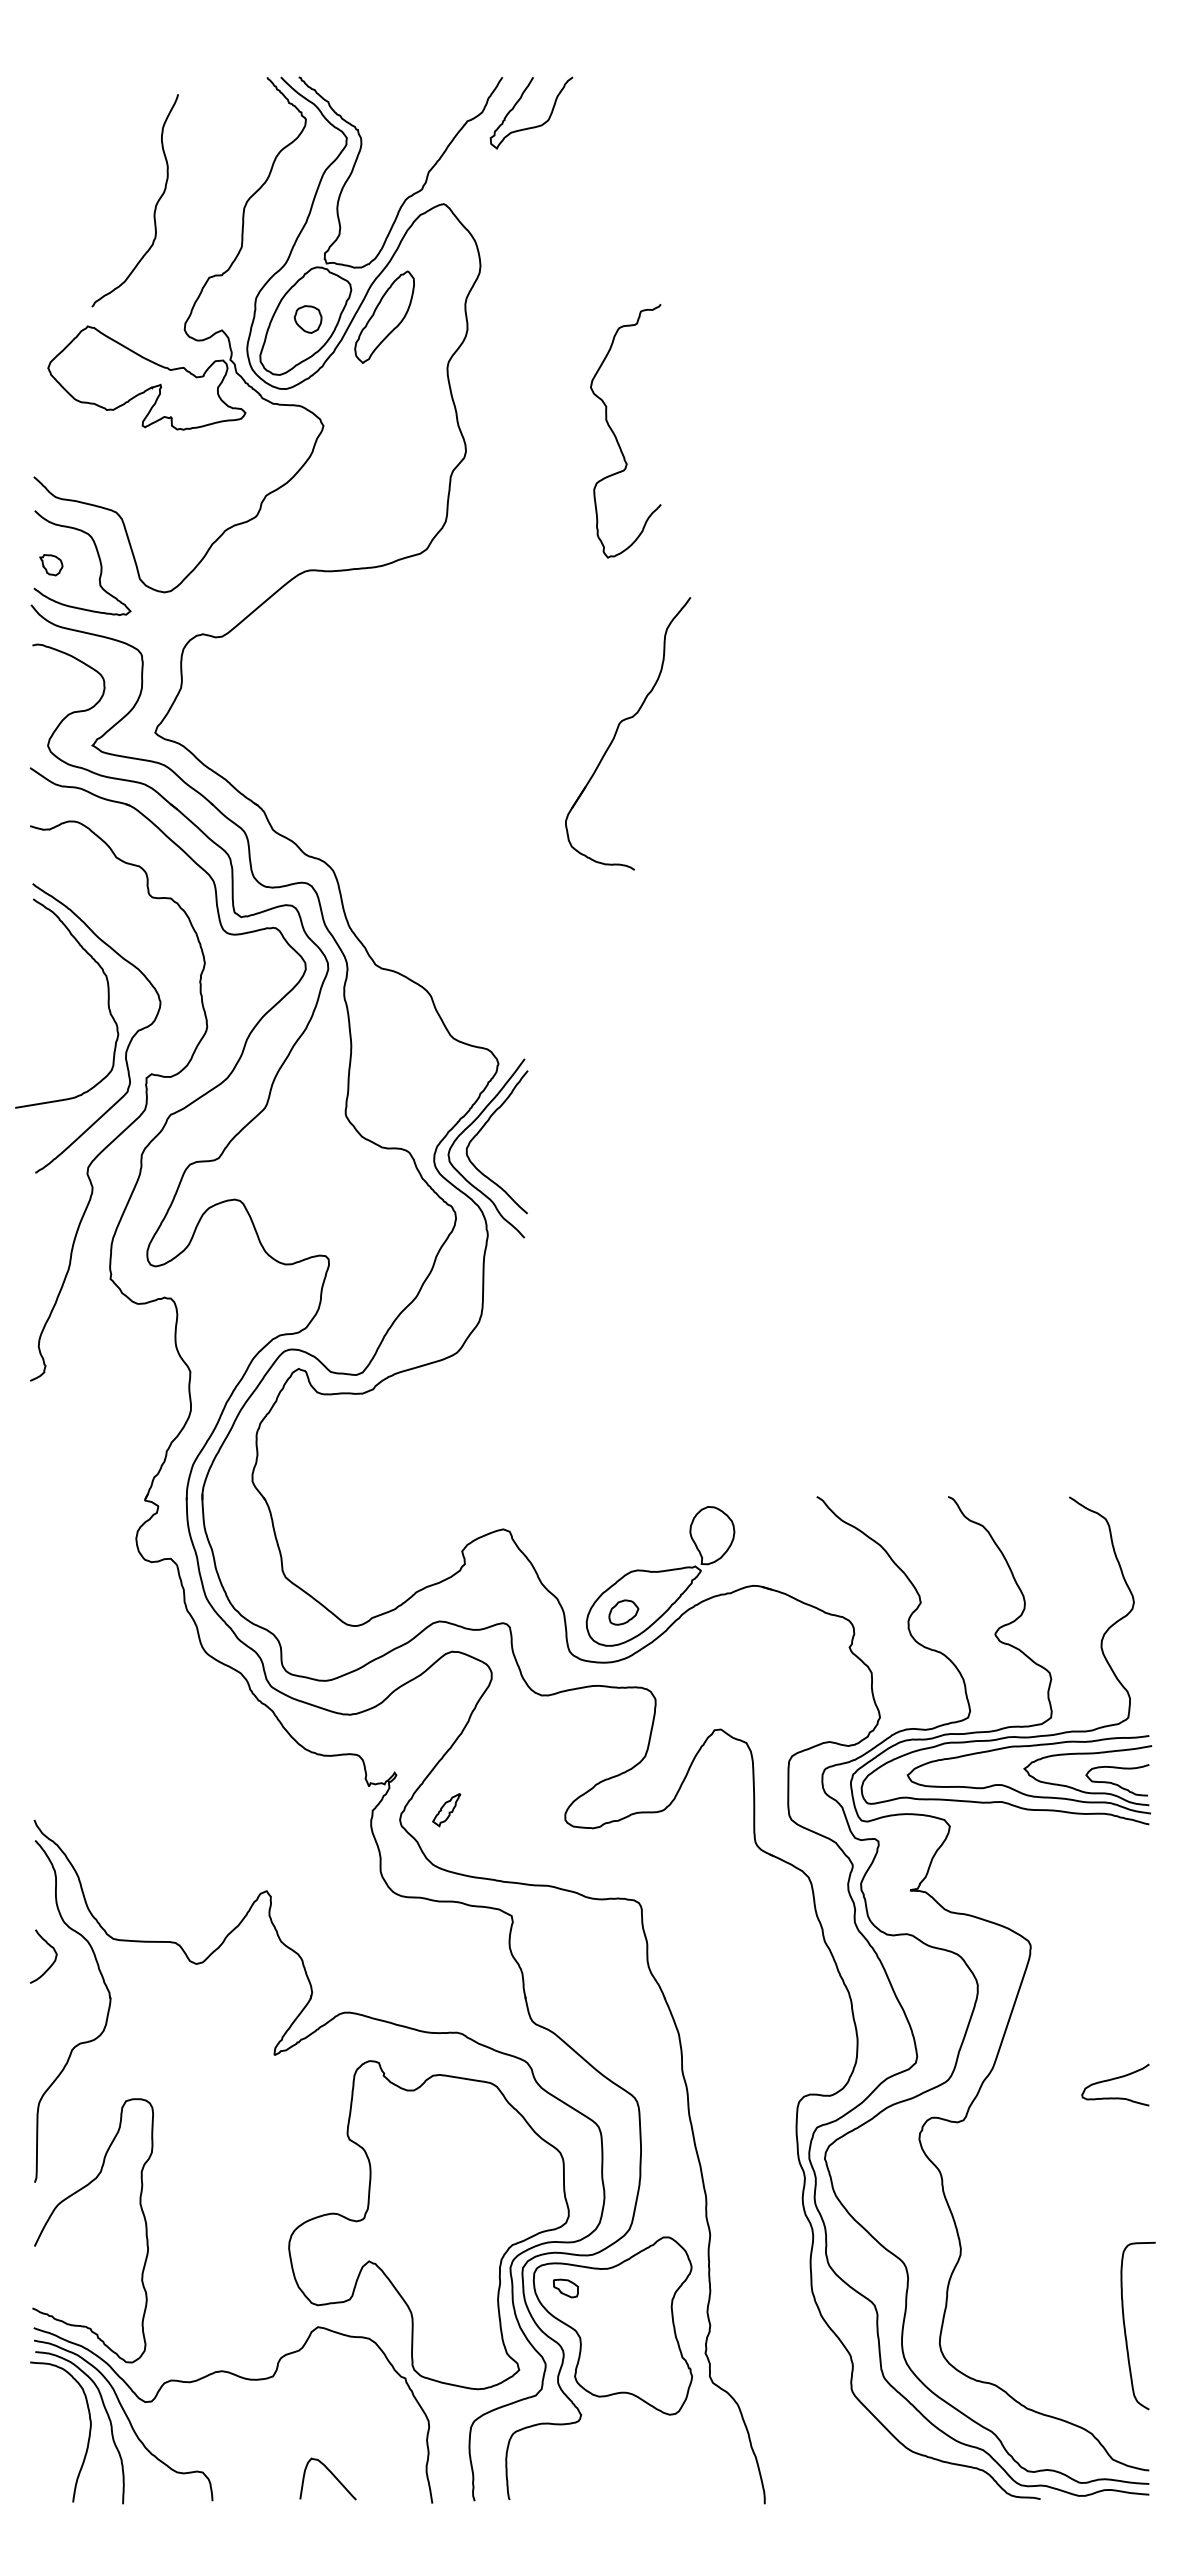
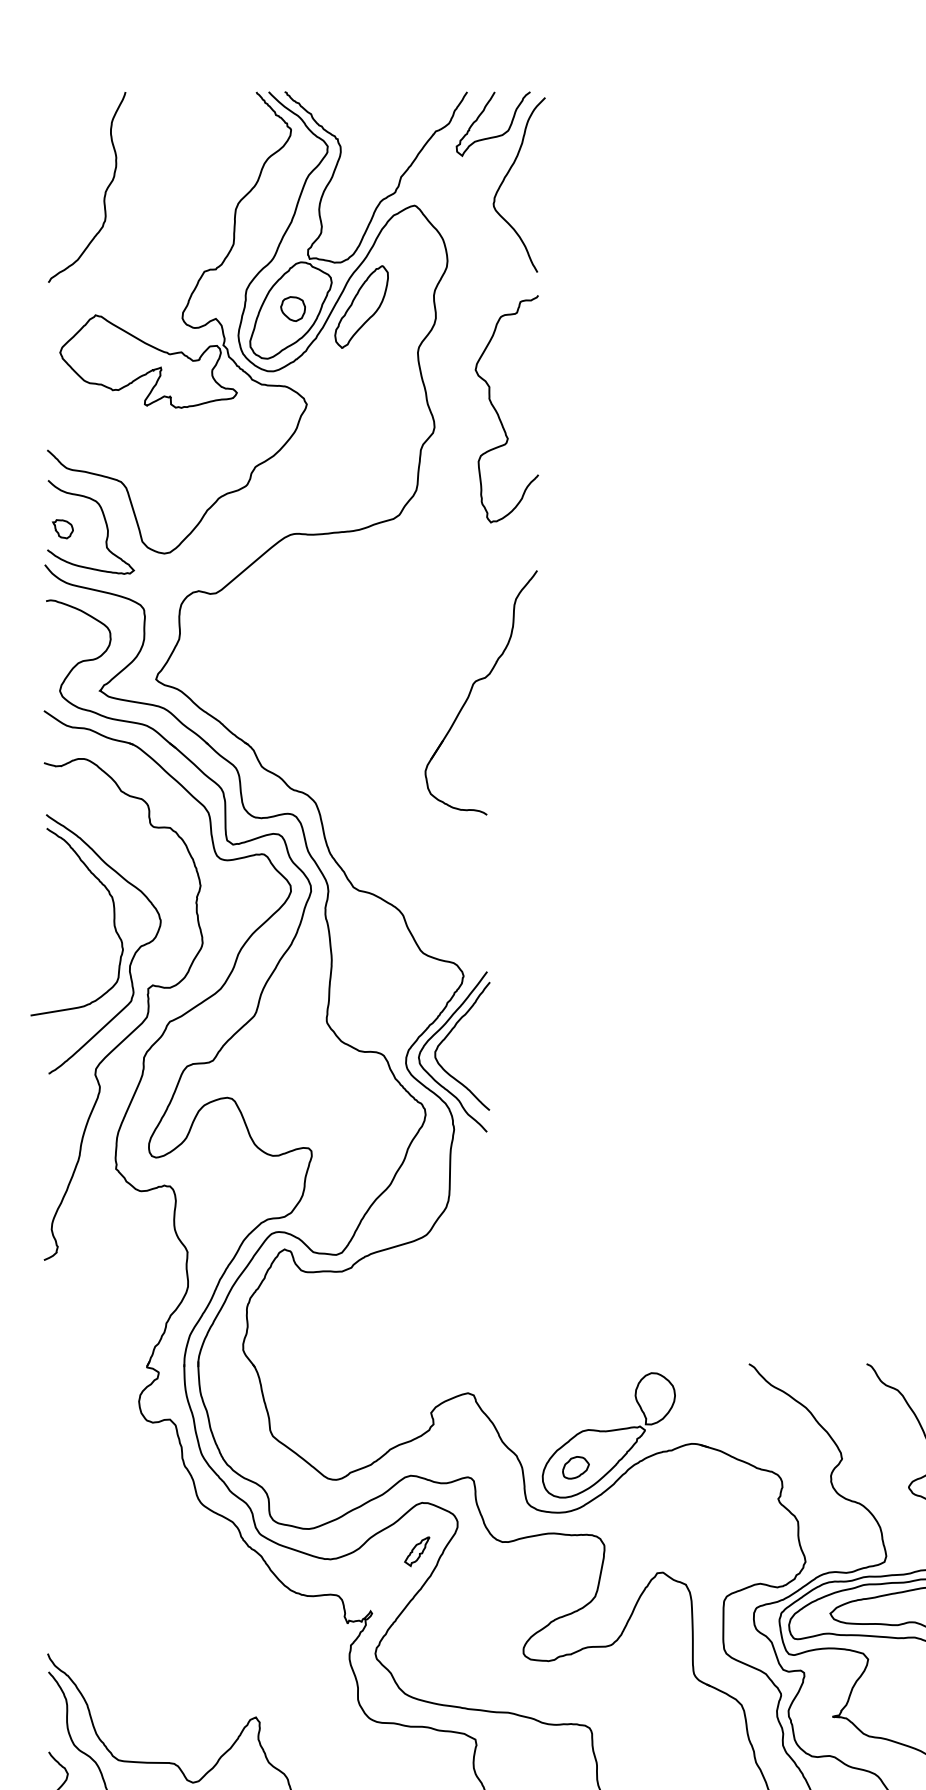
curve: (547, 170) -> (507, 175), added
curve: (154, 207) -> (104, 193), moved
curve: (616, 436) -> (498, 413), moved
part: (618, 729) -> (472, 689), moved
part: (446, 1810) -> (417, 1551), moved

